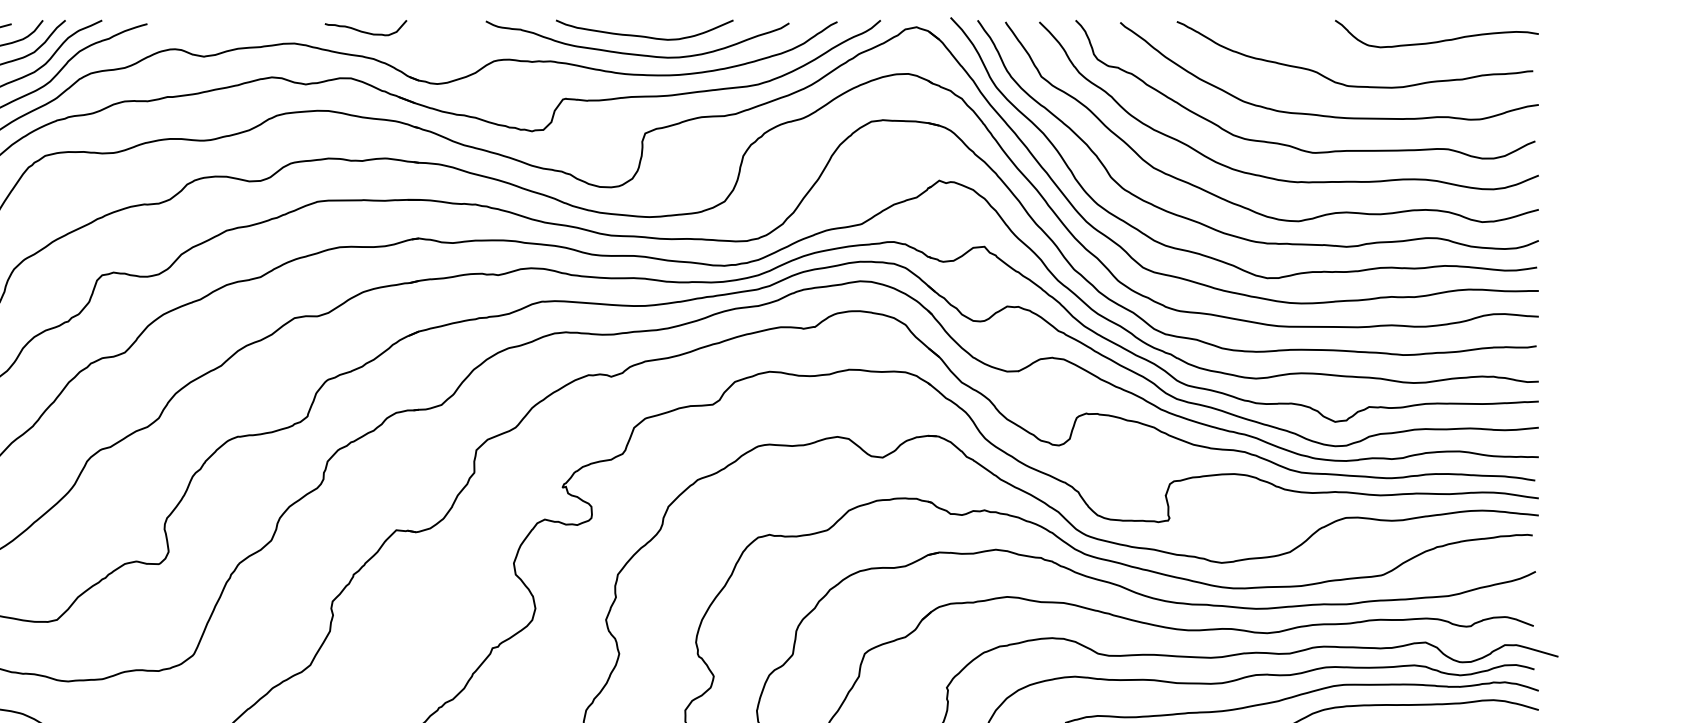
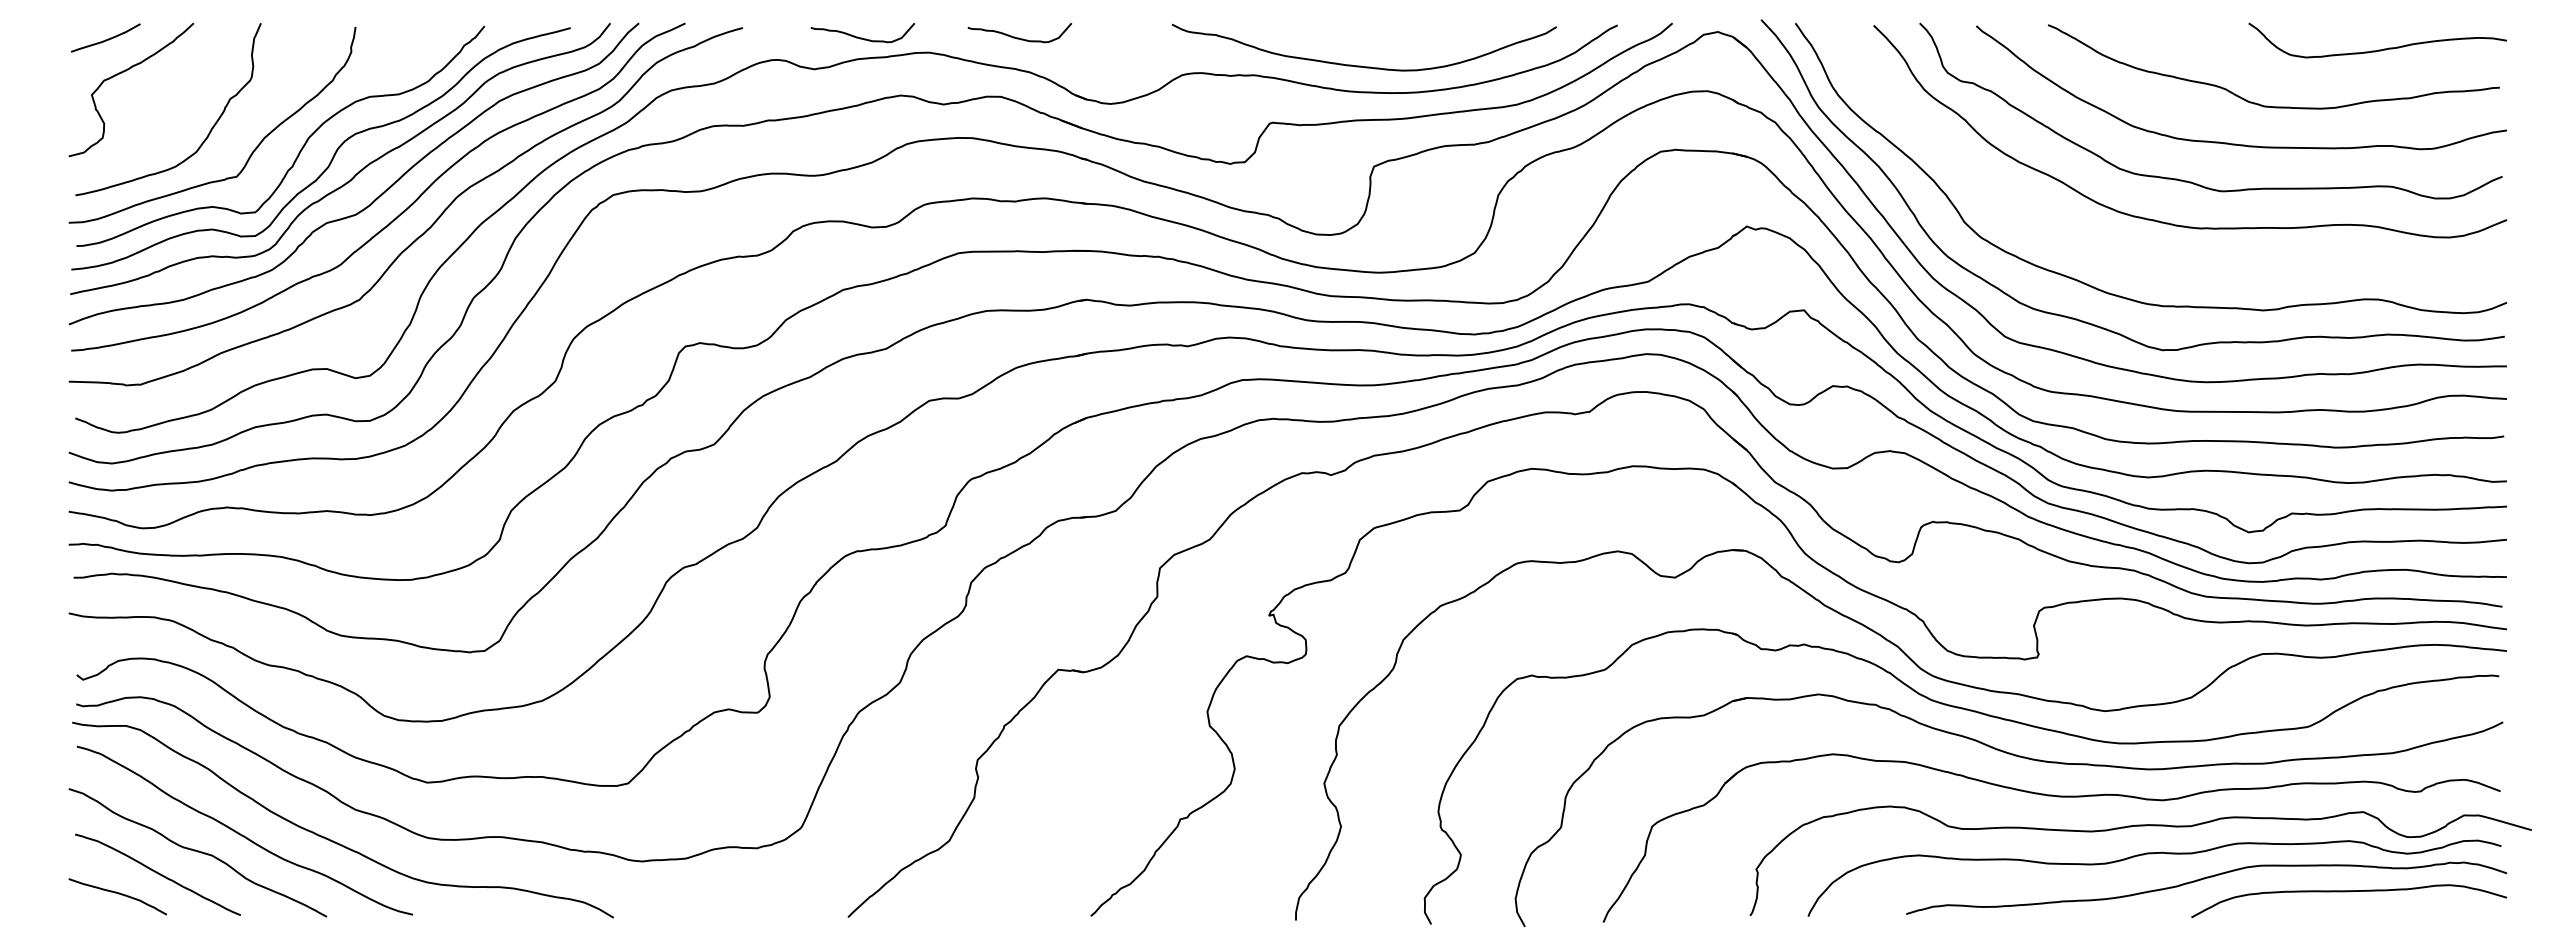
curve: (241, 31) -> (862, 37), added
curve: (642, 35) -> (1370, 42), removed
curve: (1242, 205) -> (2131, 258), removed

